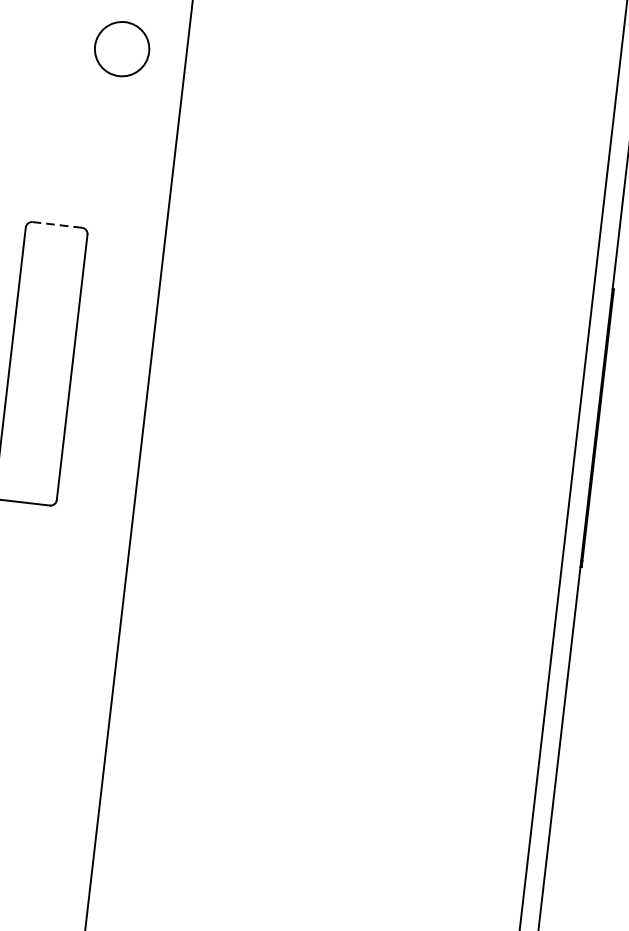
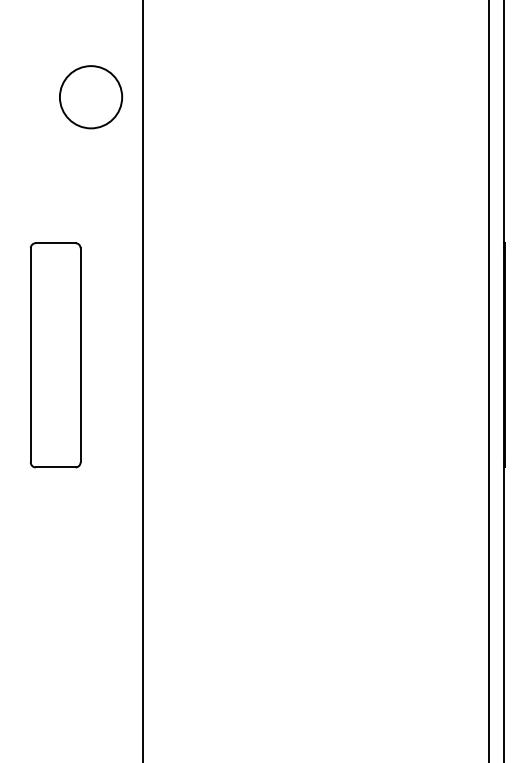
circle: (121, 49) -> (90, 97), size x1.43
line: (57, 225) -> (55, 243), dashed -> solid

